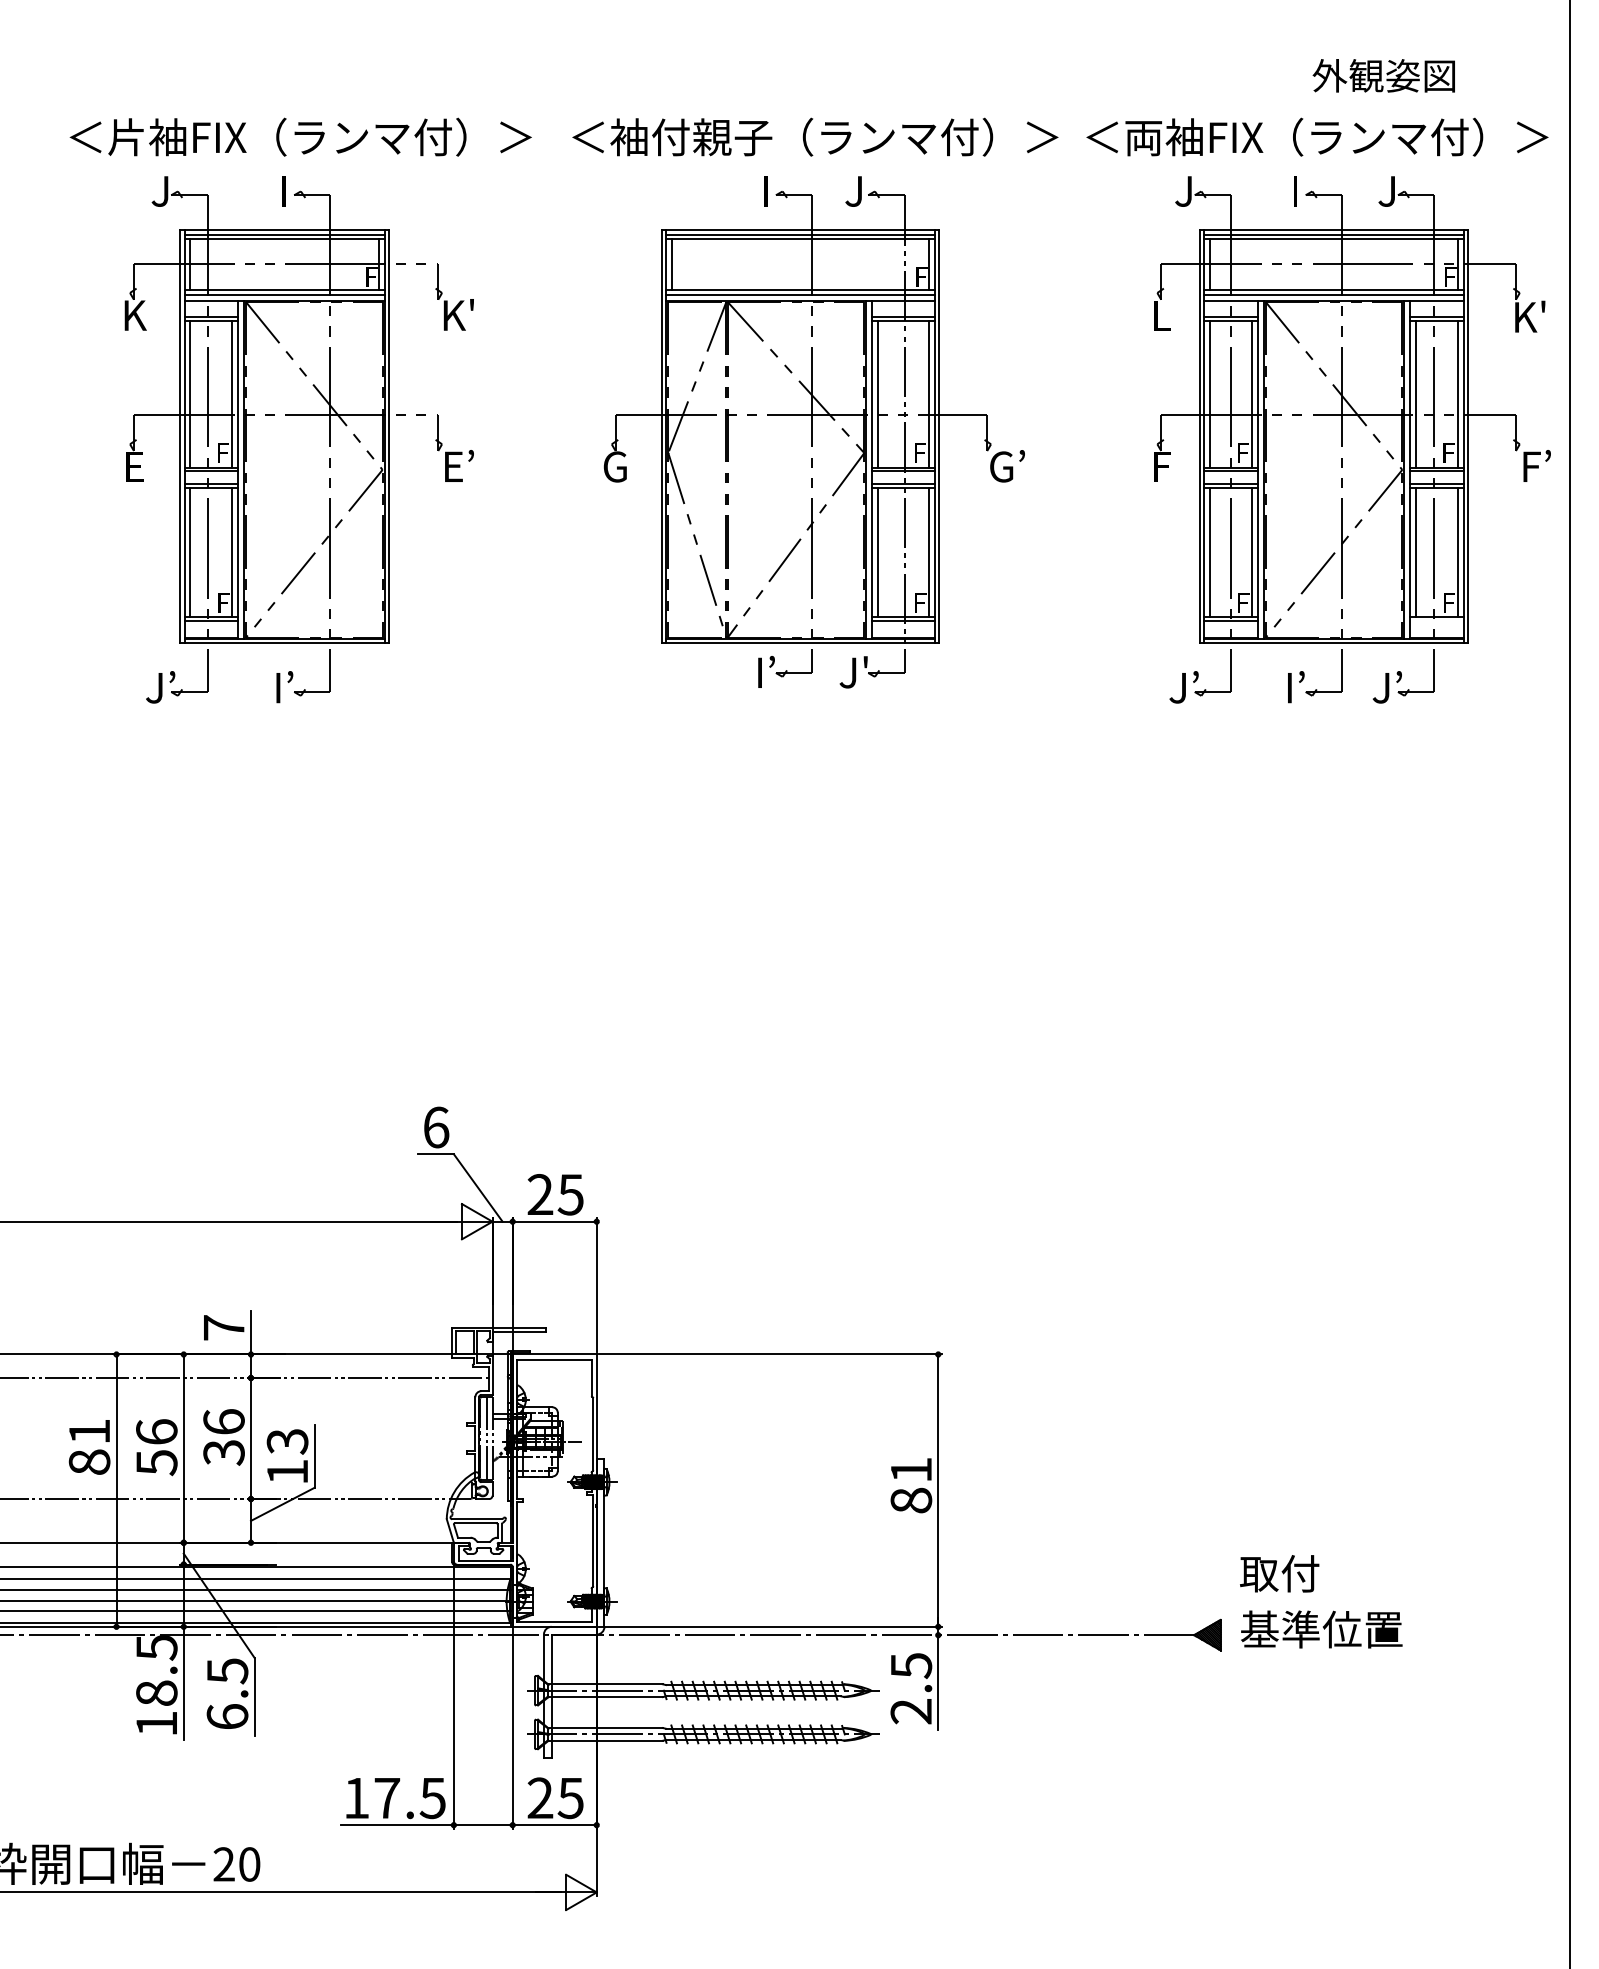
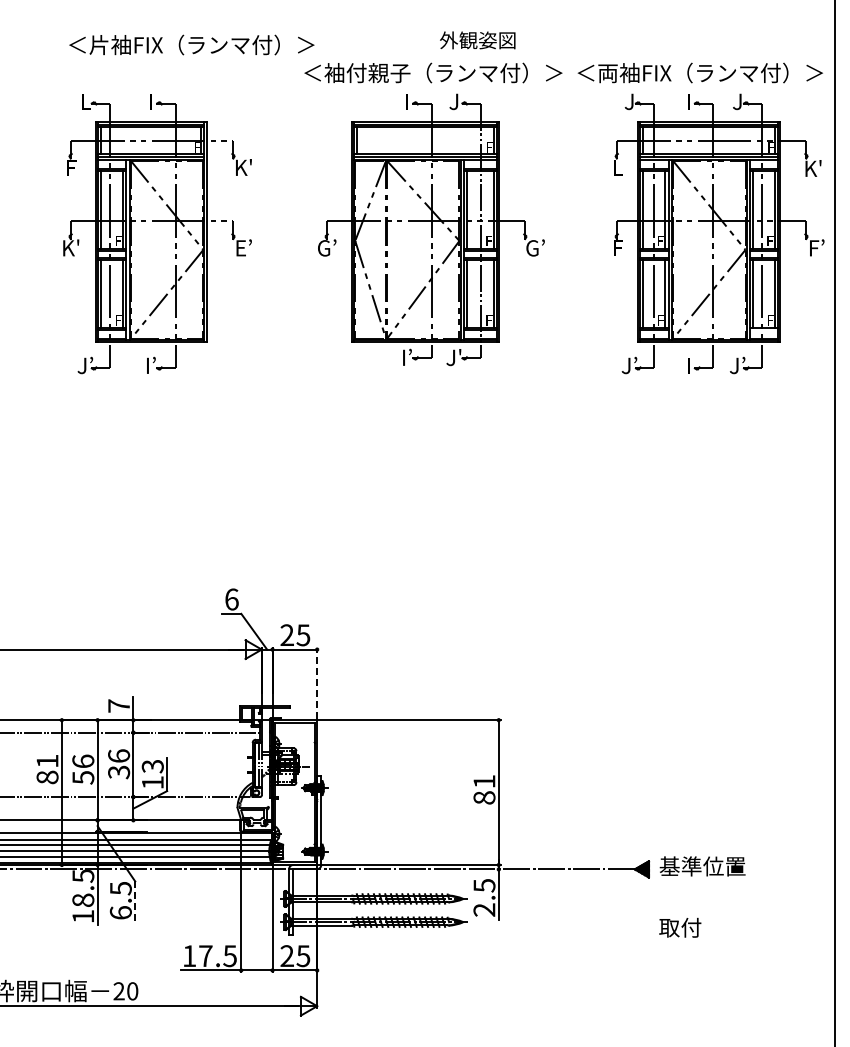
text: (1383, 76) -> (477, 40), moved
text: (300, 136) -> (191, 44), moved
text: (160, 190) -> (85, 101), J -> L
text: (134, 314) -> (71, 167), K -> F
text: (134, 465) -> (71, 247), E -> K'
text: (616, 465) -> (327, 247), G -> G’
text: (1295, 685) -> (688, 364), I’ -> I
line: (597, 1285) -> (317, 683), solid -> dashed
text: (1280, 1573) -> (680, 927), moved
line: (254, 1697) -> (135, 902), solid -> dashed

